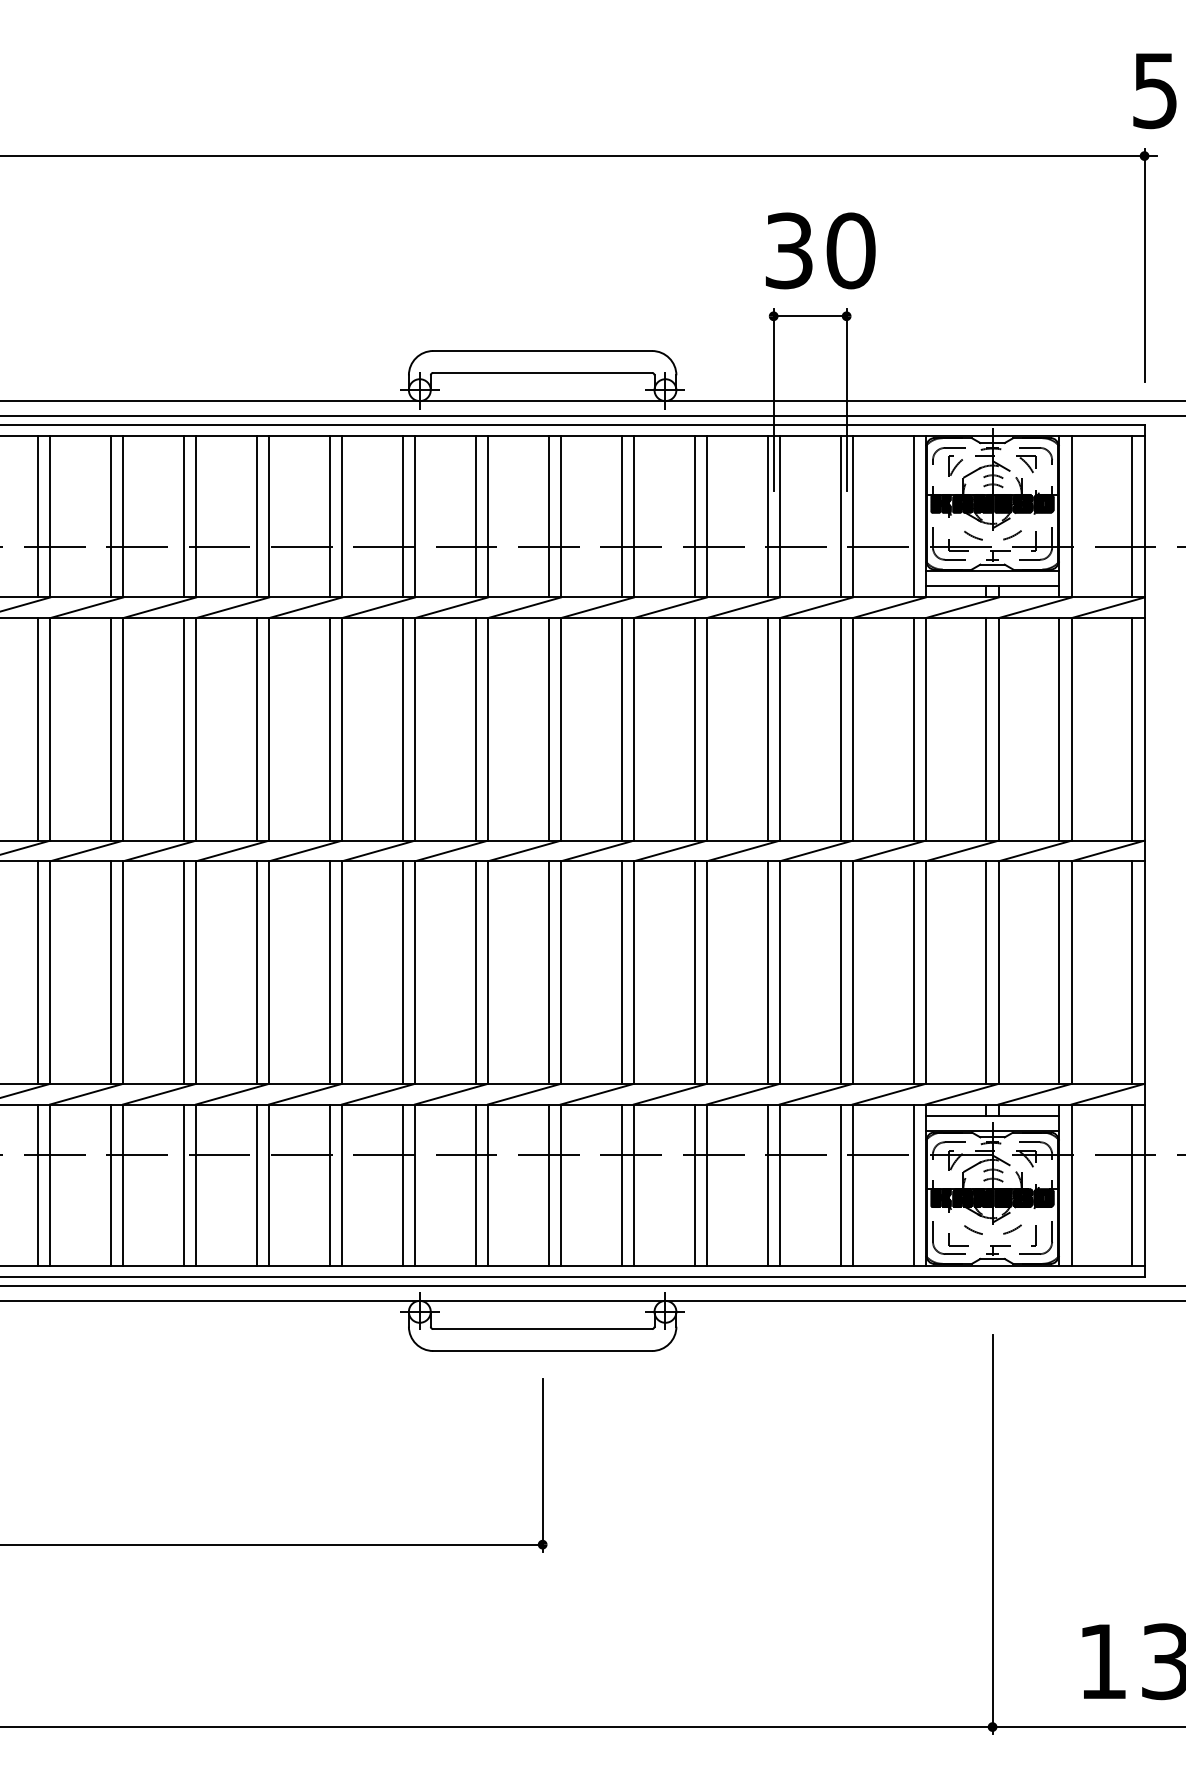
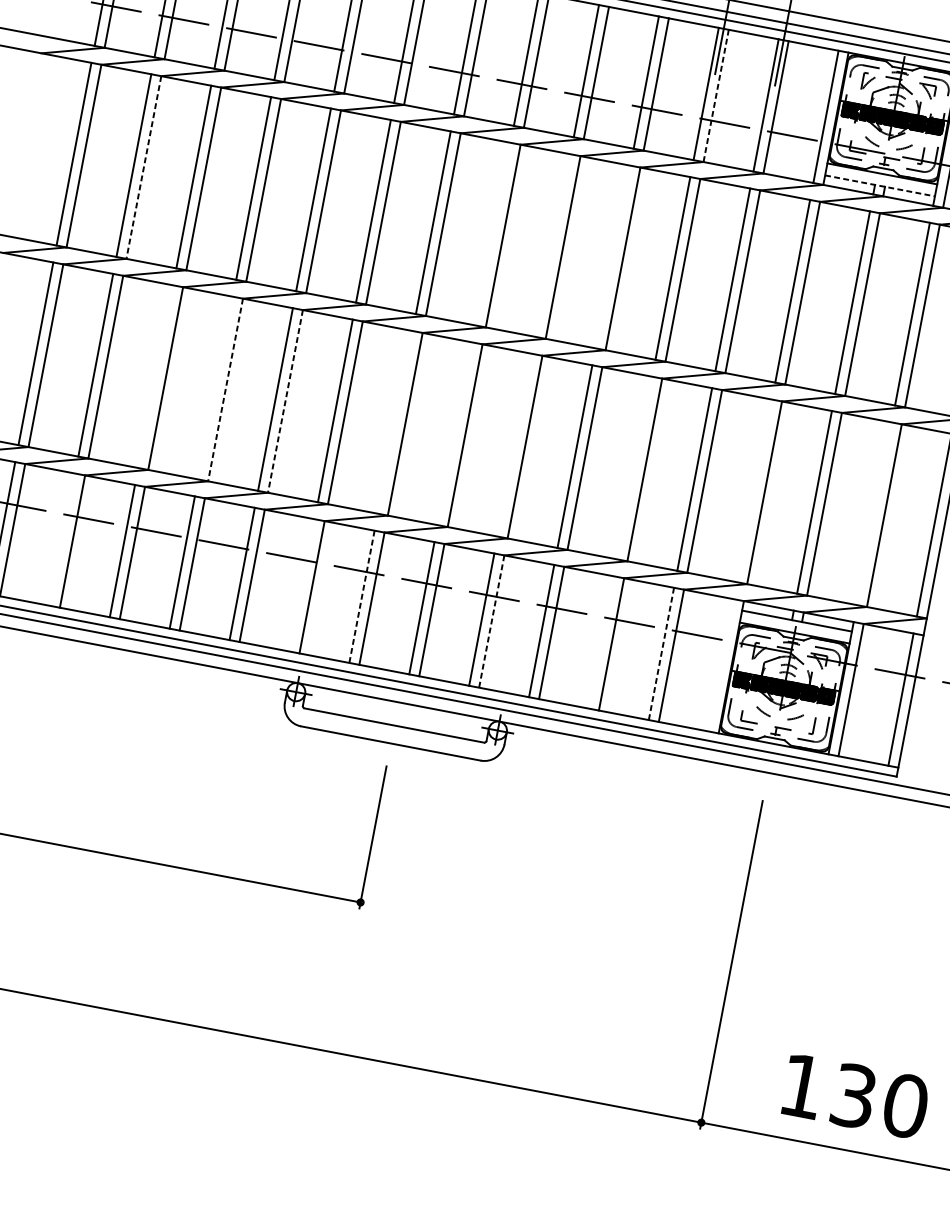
line: (779, 516) -> (716, 95), solid -> dashed
line: (992, 585) -> (880, 185), solid -> dashed
line: (123, 729) -> (144, 167), solid -> dashed
line: (548, 729) -> (493, 234), removed
line: (621, 729) -> (552, 245), removed
line: (694, 729) -> (612, 257), removed
line: (183, 972) -> (155, 376), removed
line: (256, 972) -> (215, 387), removed
line: (475, 972) -> (395, 422), removed
line: (548, 972) -> (454, 433), removed
line: (621, 972) -> (514, 445), removed
line: (767, 972) -> (634, 467), removed
line: (913, 972) -> (754, 490), removed
line: (1059, 972) -> (874, 513), removed
line: (269, 973) -> (225, 390), solid -> dashed
line: (342, 973) -> (285, 402), solid -> dashed
line: (110, 1184) -> (62, 539), removed
line: (402, 1184) -> (301, 584), removed
line: (767, 1184) -> (601, 642), removed
line: (913, 1184) -> (721, 664), removed
line: (475, 1185) -> (361, 597), solid -> dashed
line: (633, 1185) -> (491, 621), solid -> dashed
line: (840, 1185) -> (661, 654), solid -> dashed

